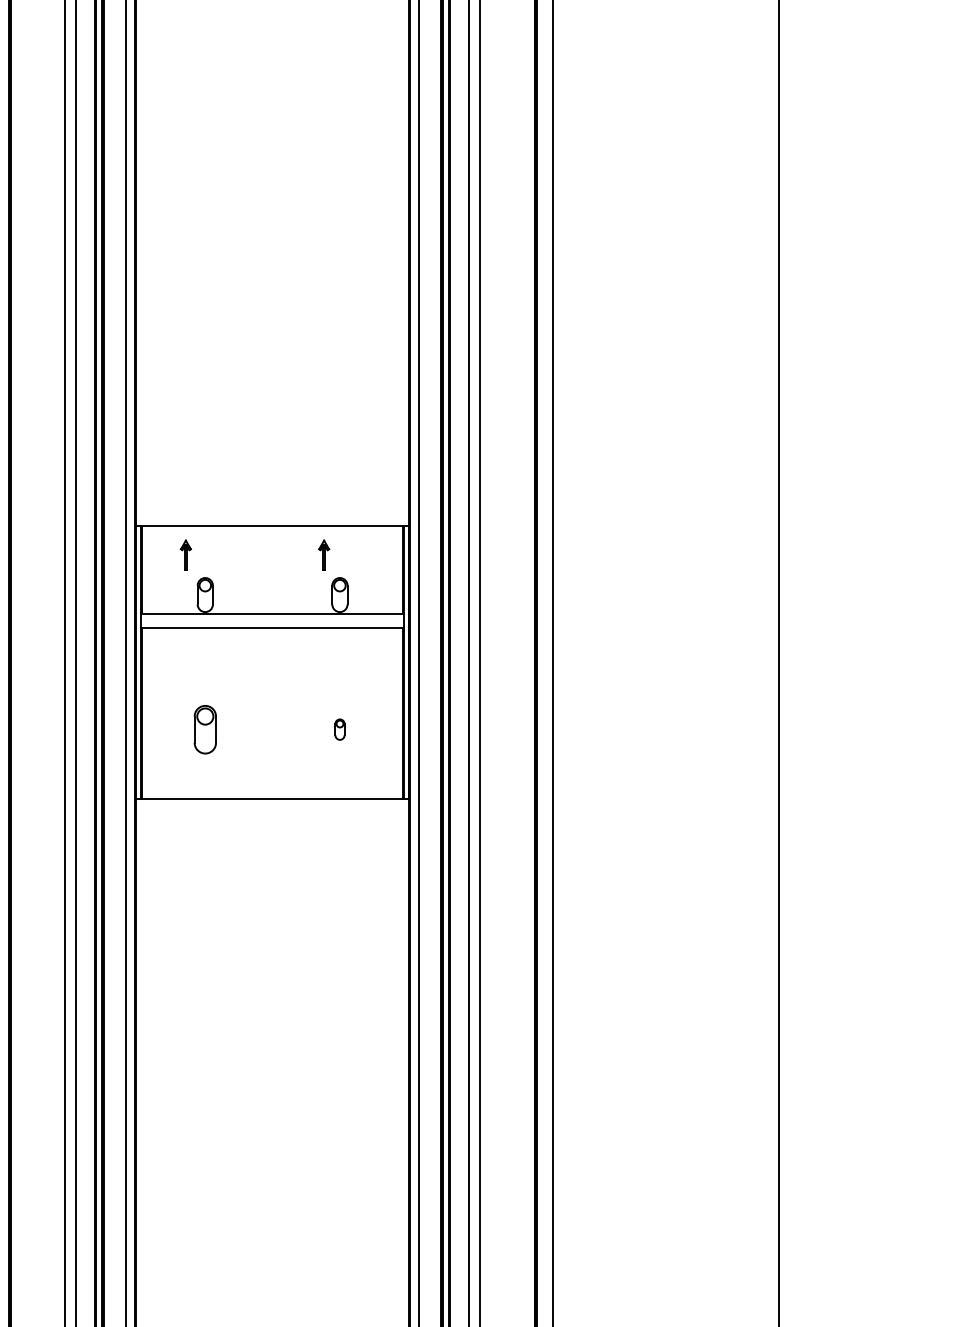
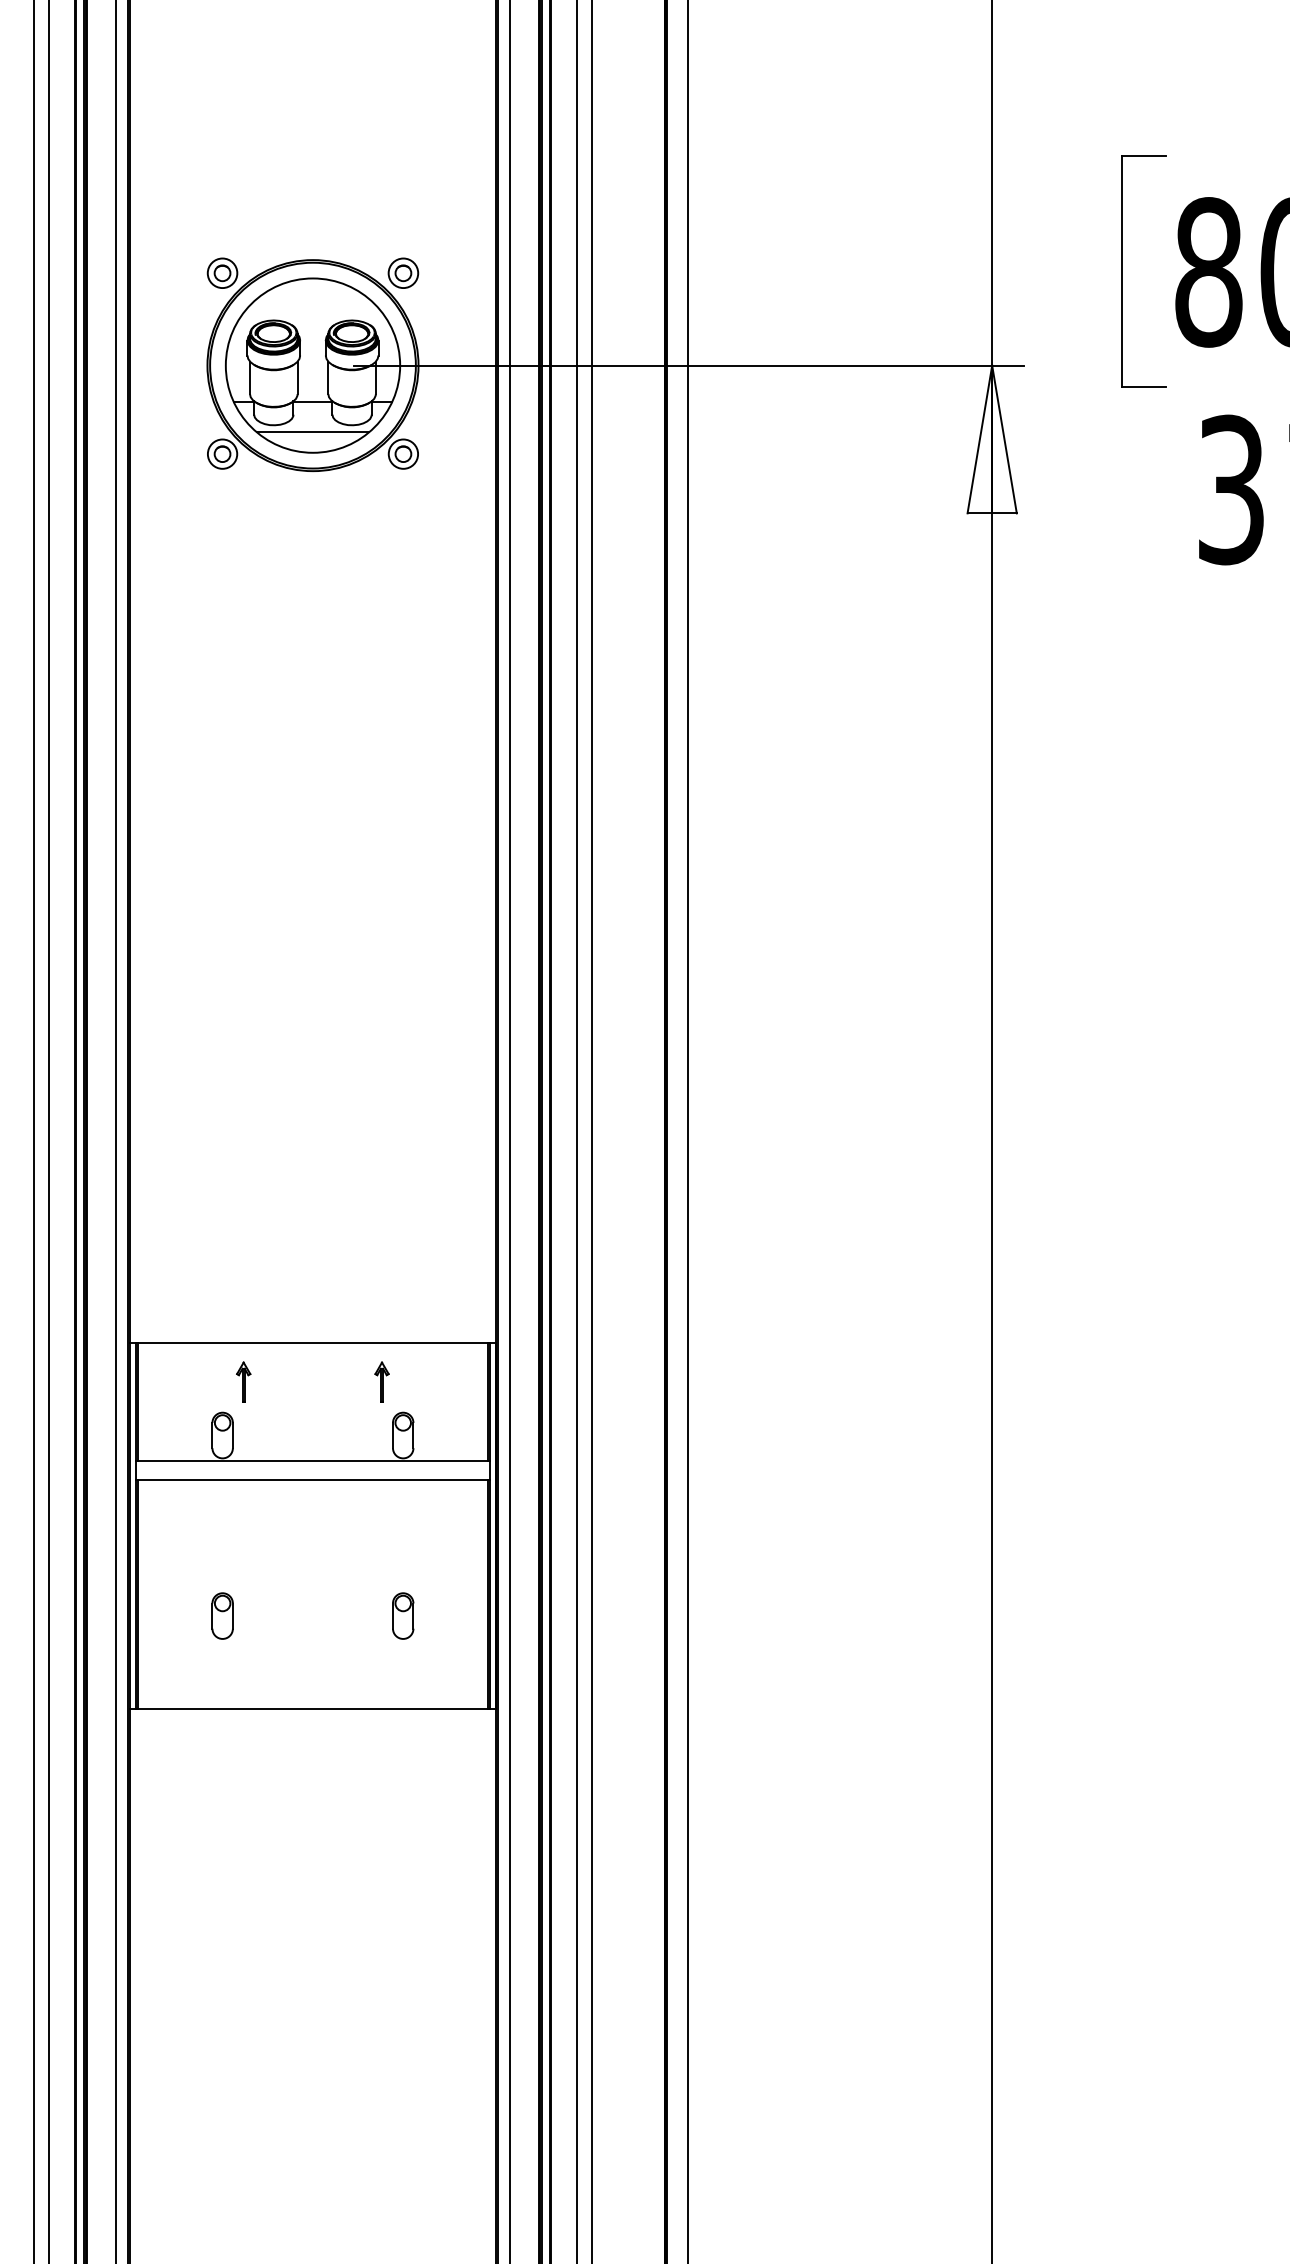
part: (185, 554) -> (243, 1381), moved
part: (205, 729) -> (222, 1615), size x0.71
part: (340, 729) -> (403, 1615), size x1.67

